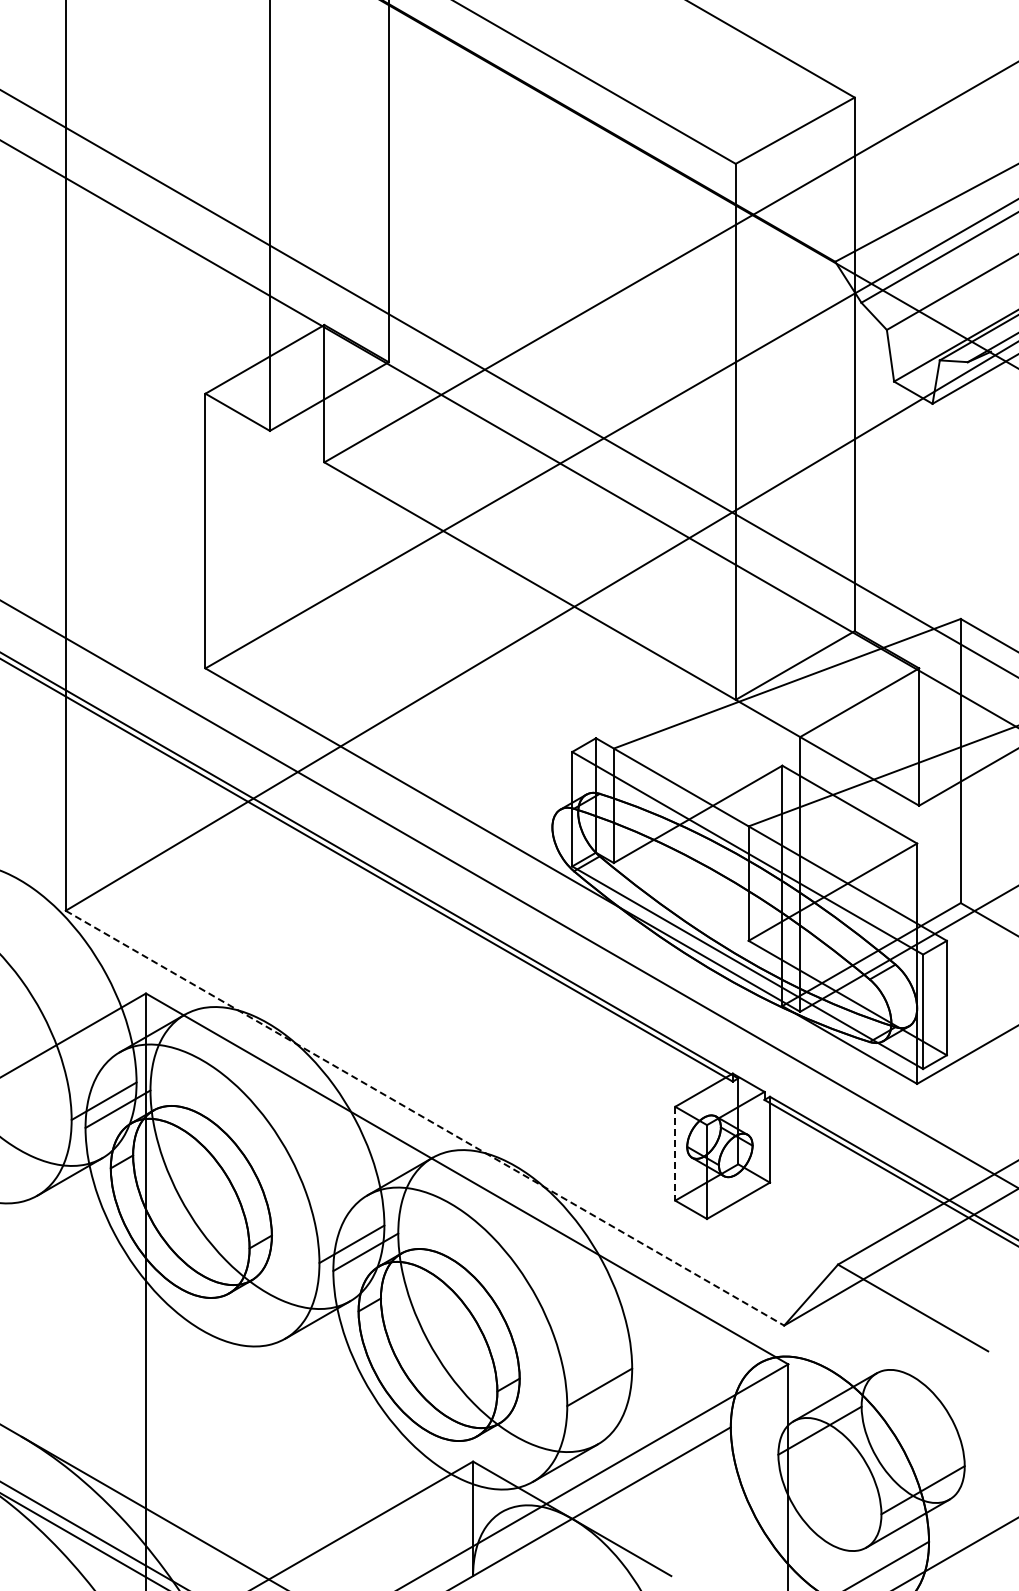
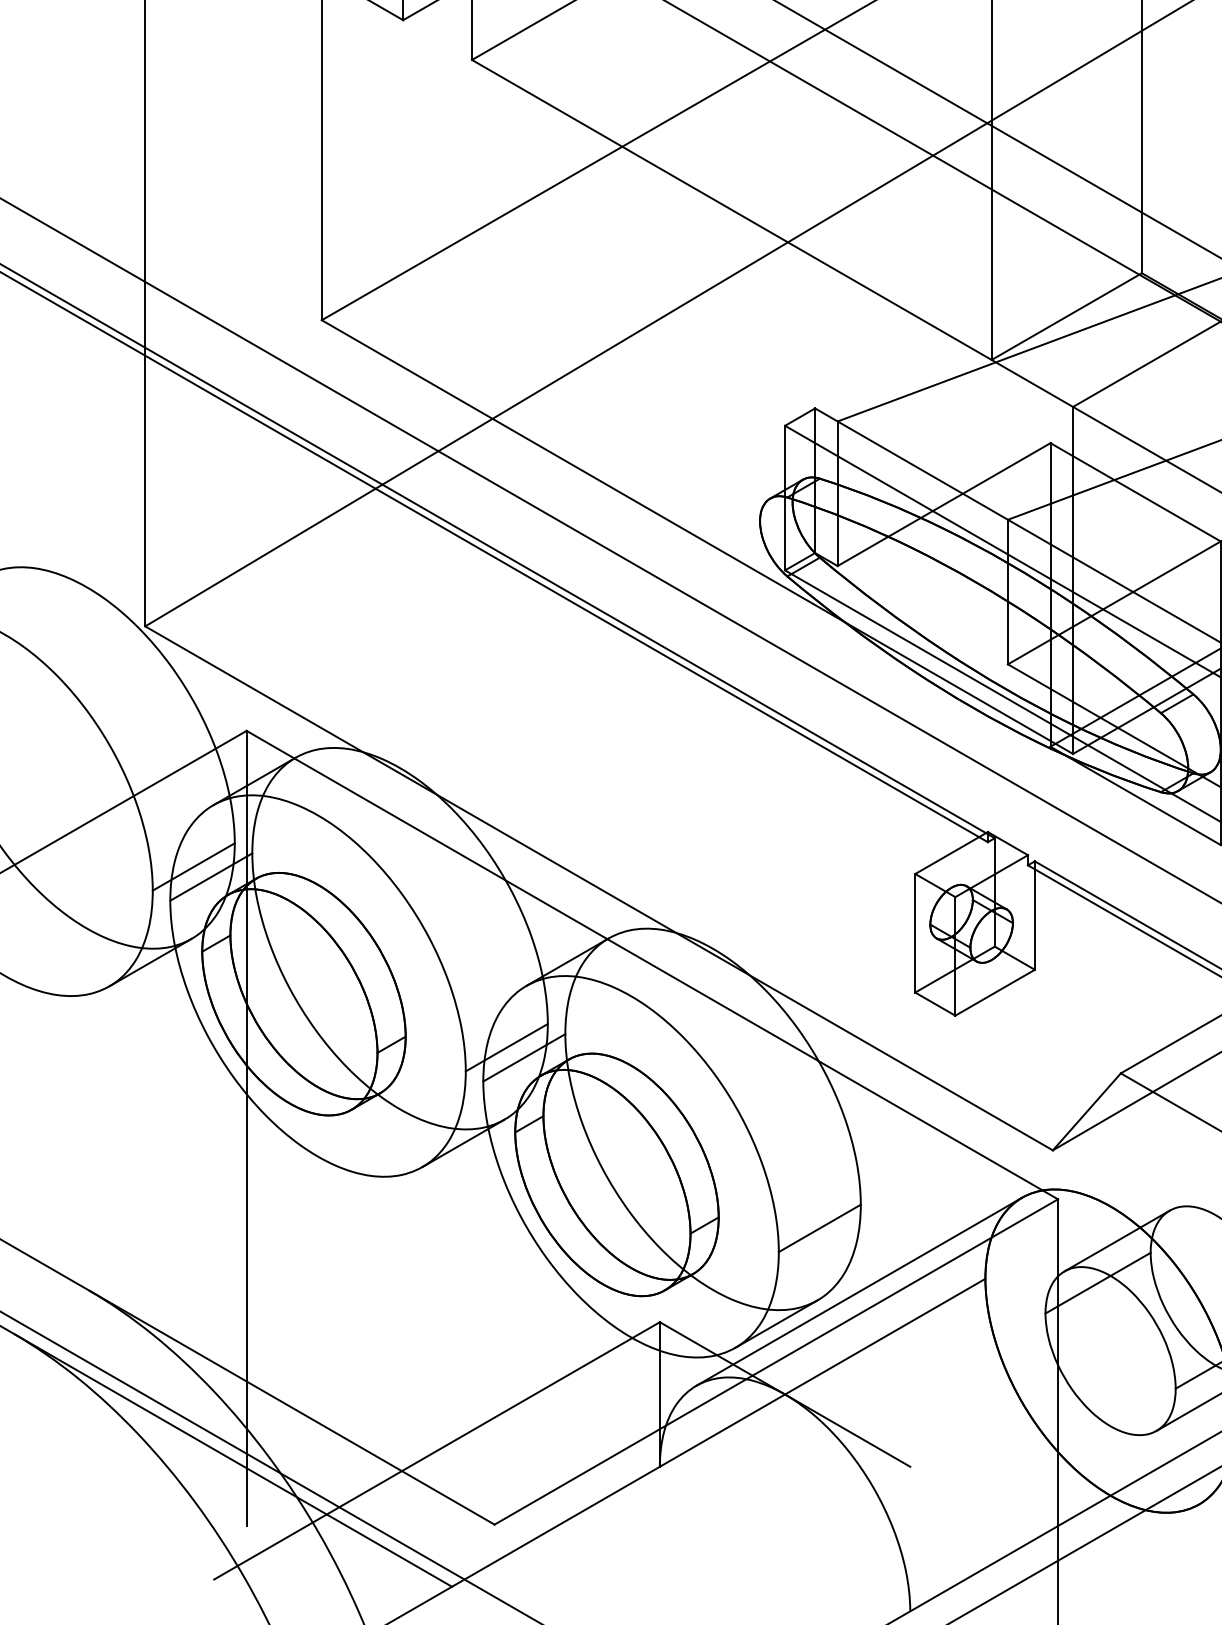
line: (424, 1118) -> (598, 888), dashed -> solid
line: (675, 1153) -> (915, 932), dashed -> solid
line: (630, 1437) -> (858, 1291), added

